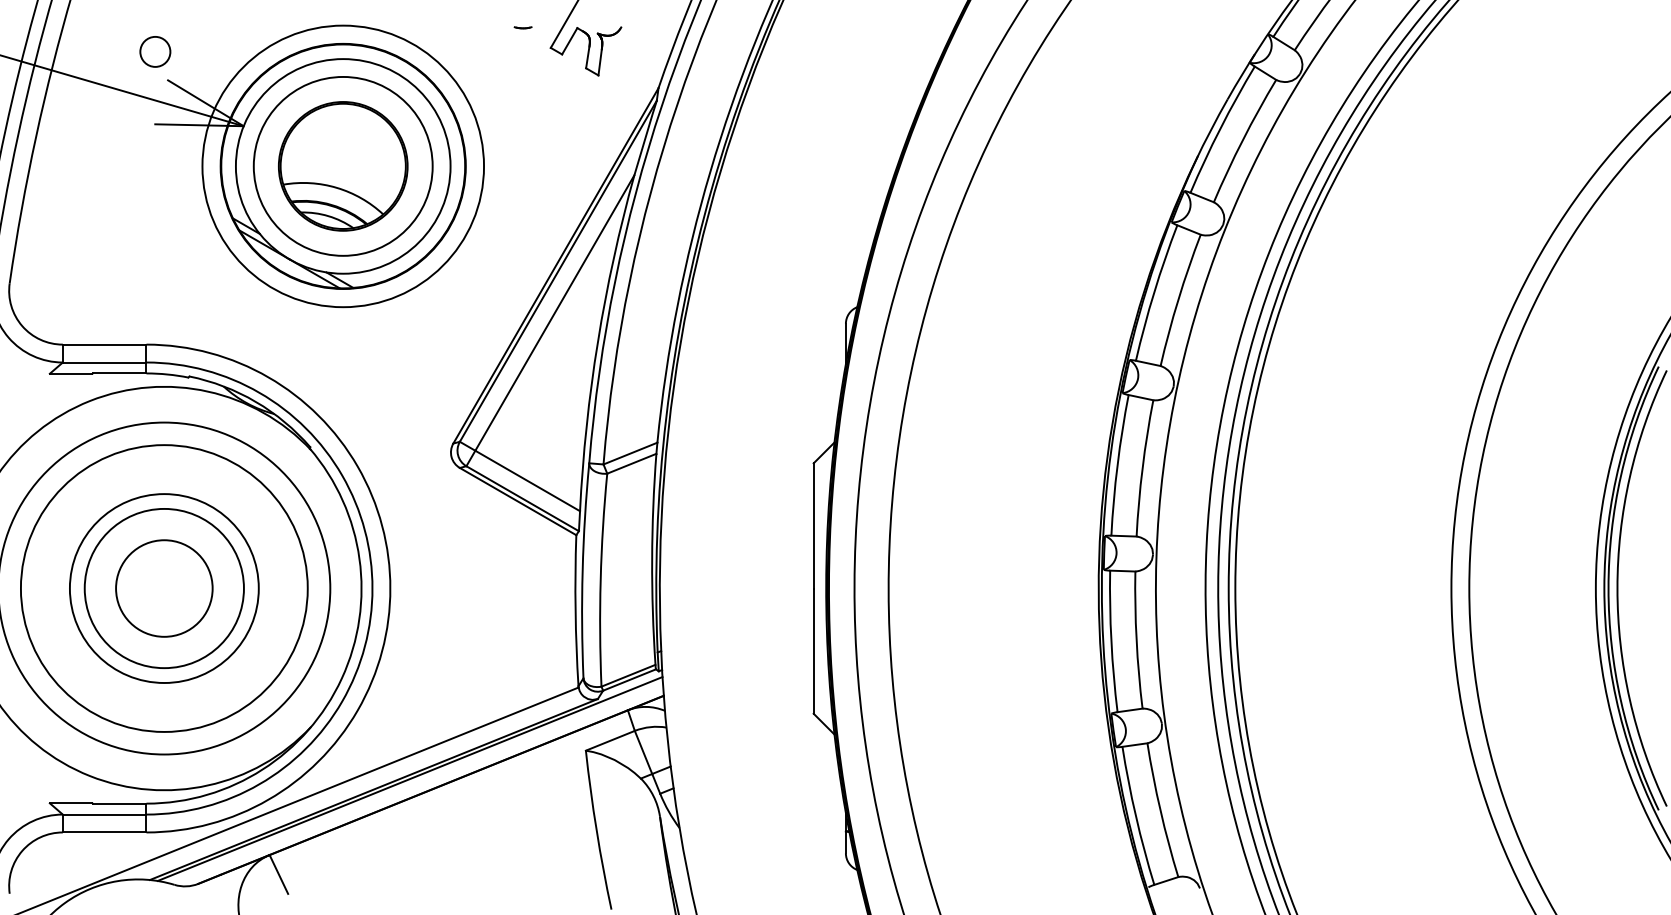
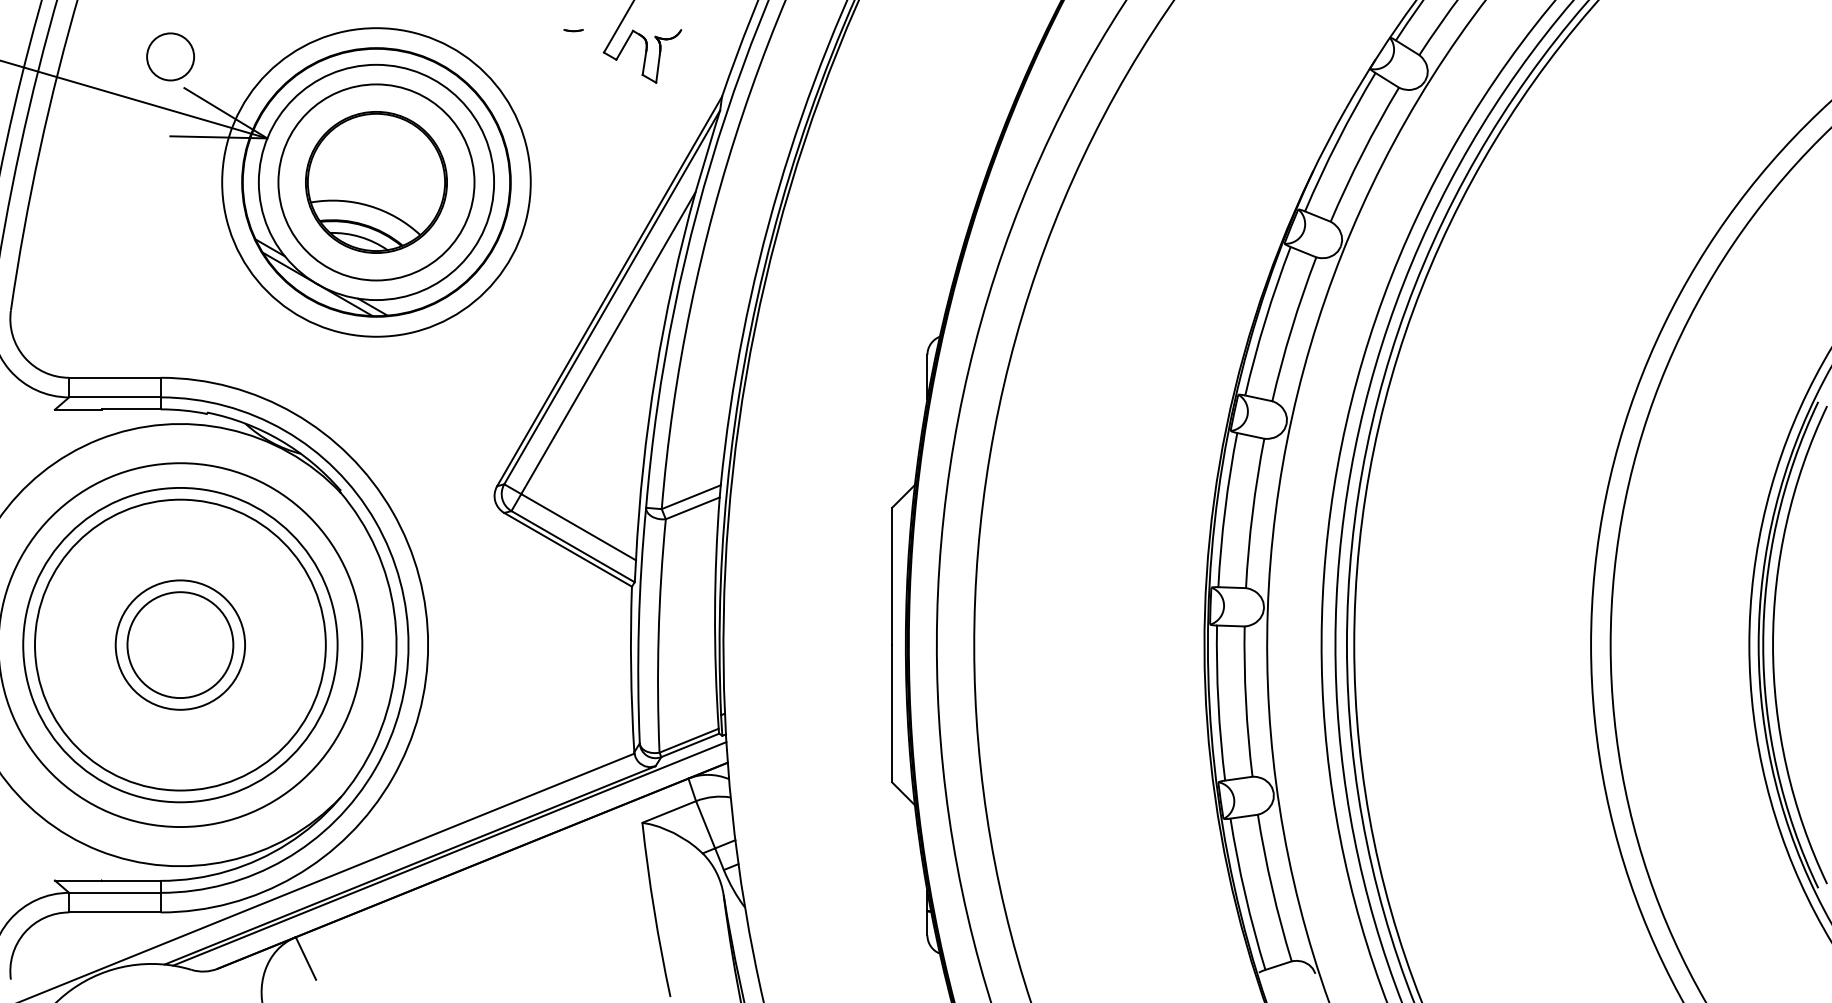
circle: (155, 51) -> (170, 56), size x1.43
circle: (164, 587) -> (180, 644), size x0.62
circle: (164, 587) -> (180, 644), size x1.67

